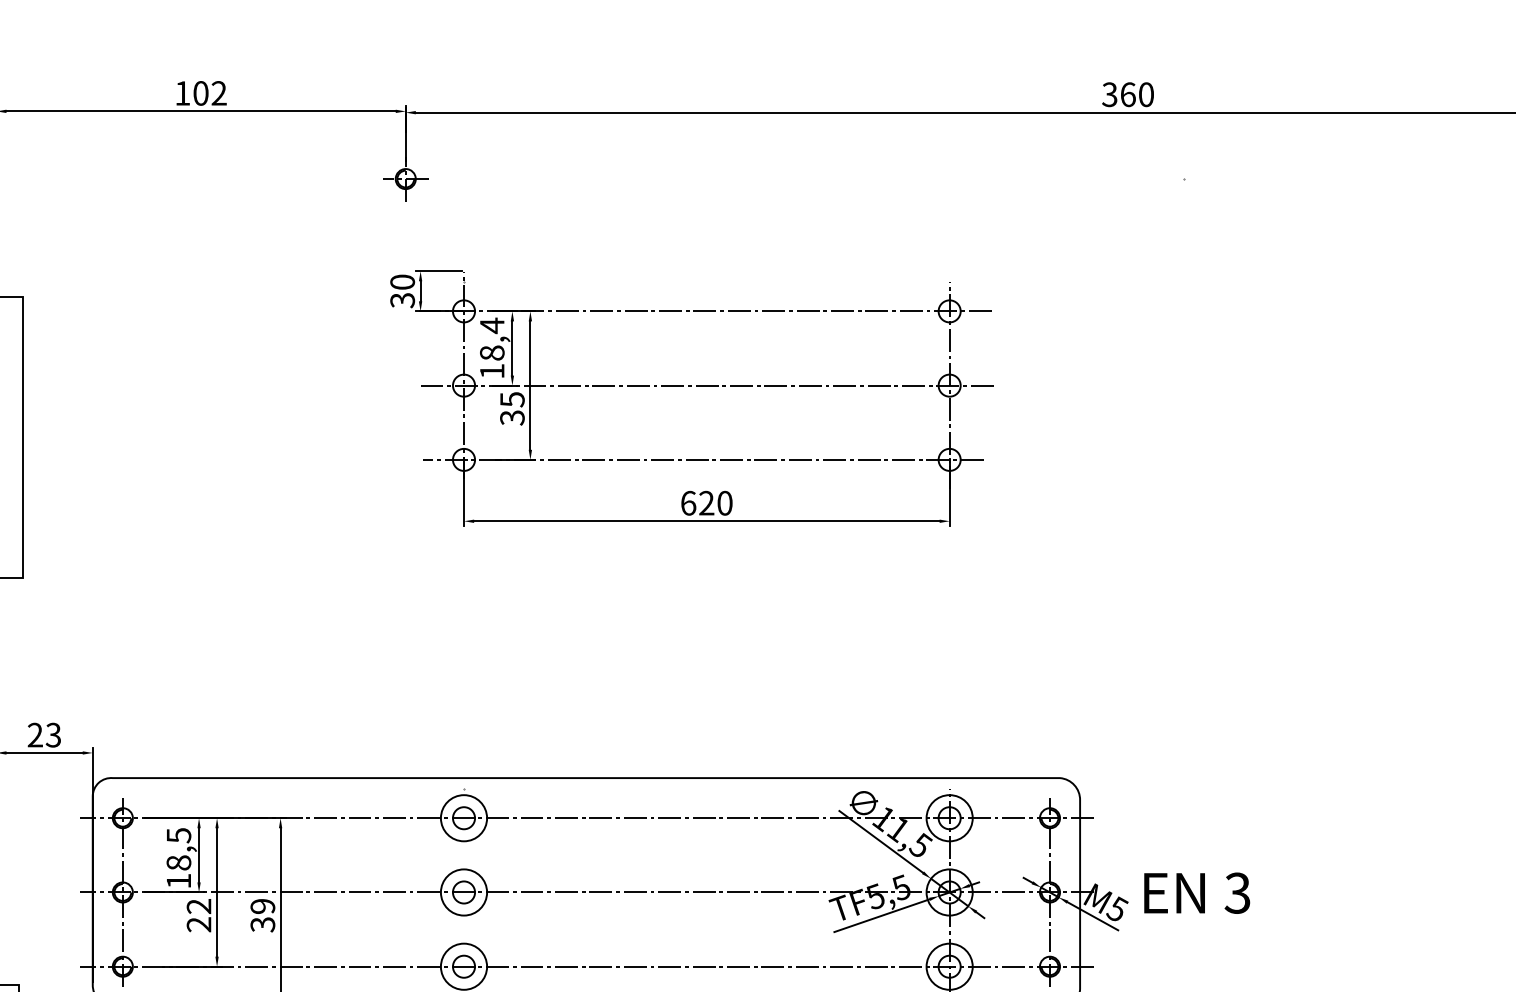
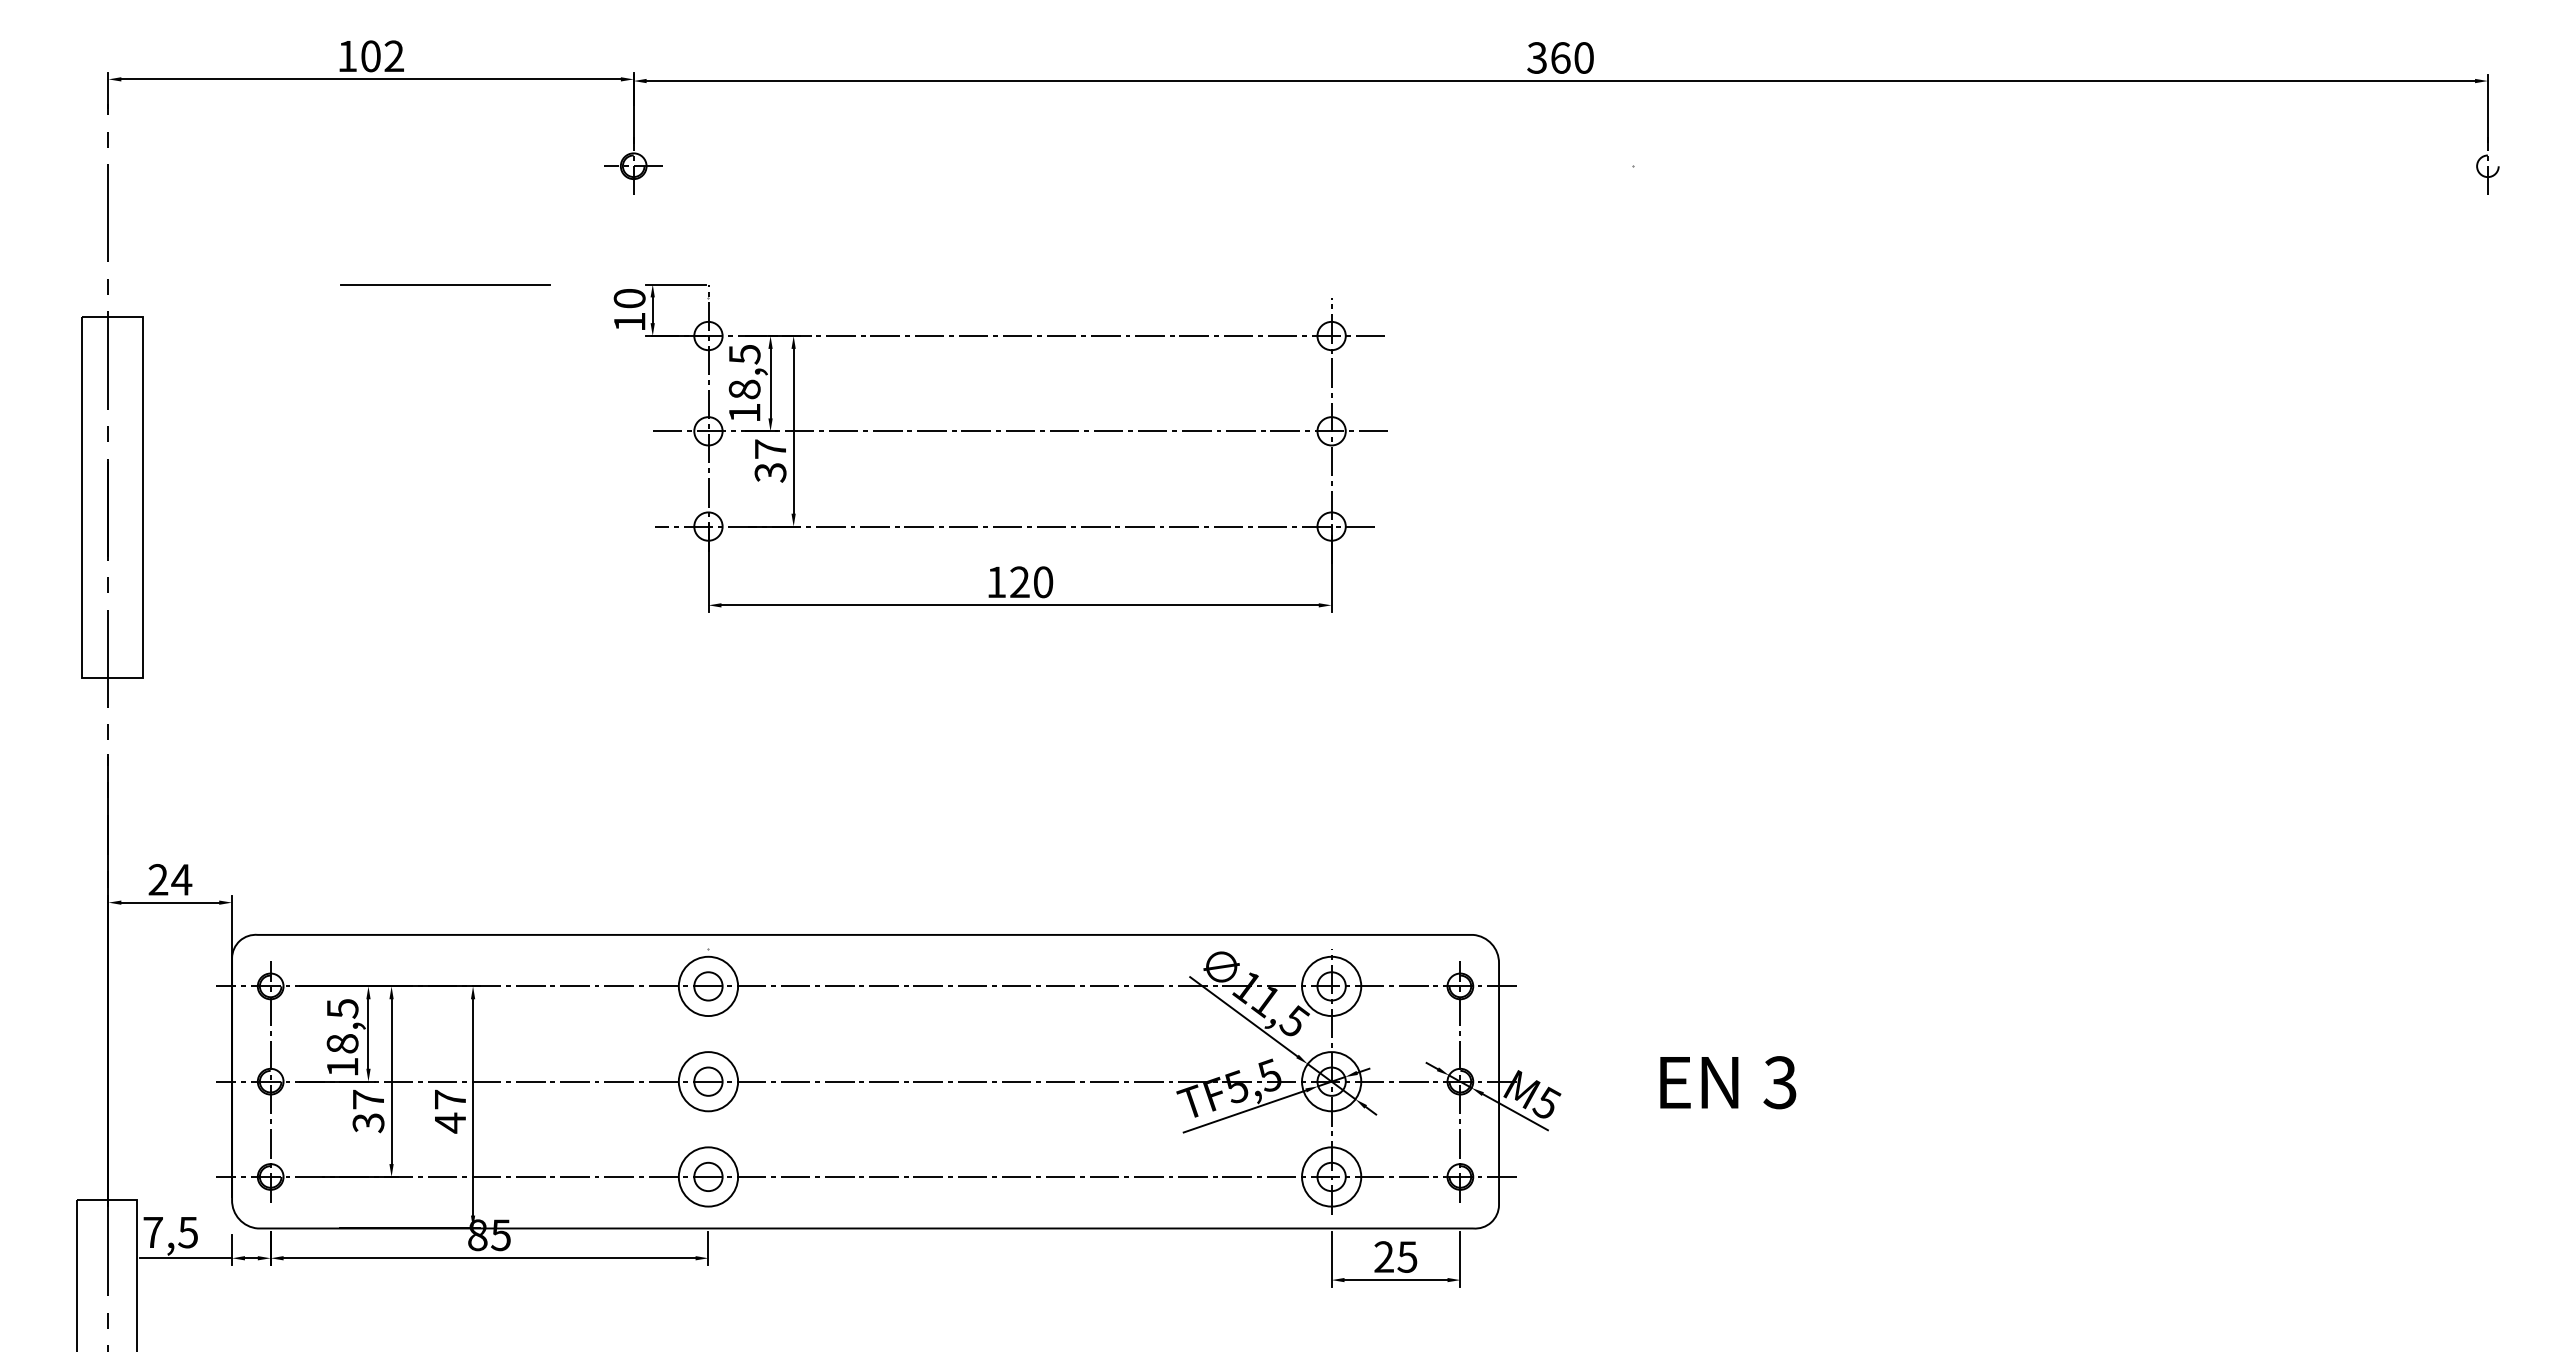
line: (259, 271) -> (445, 284), added
text: (402, 300) -> (629, 322), 30 -> 10
text: (492, 325) -> (744, 354), 18,4 -> 18,5
text: (512, 399) -> (770, 449), 35 -> 37
text: (688, 503) -> (996, 582), 620 -> 120
text: (53, 734) -> (181, 879), 23 -> 24
text: (1197, 893) -> (1728, 1082), moved
text: (199, 915) -> (368, 1111), 22 -> 37
text: (262, 915) -> (450, 1111), 39 -> 47

